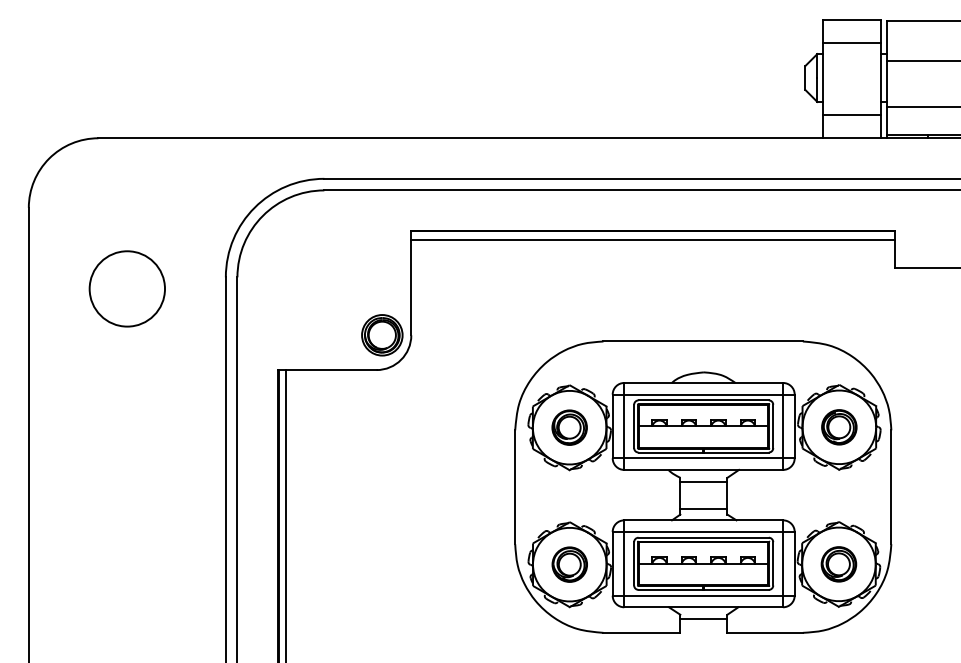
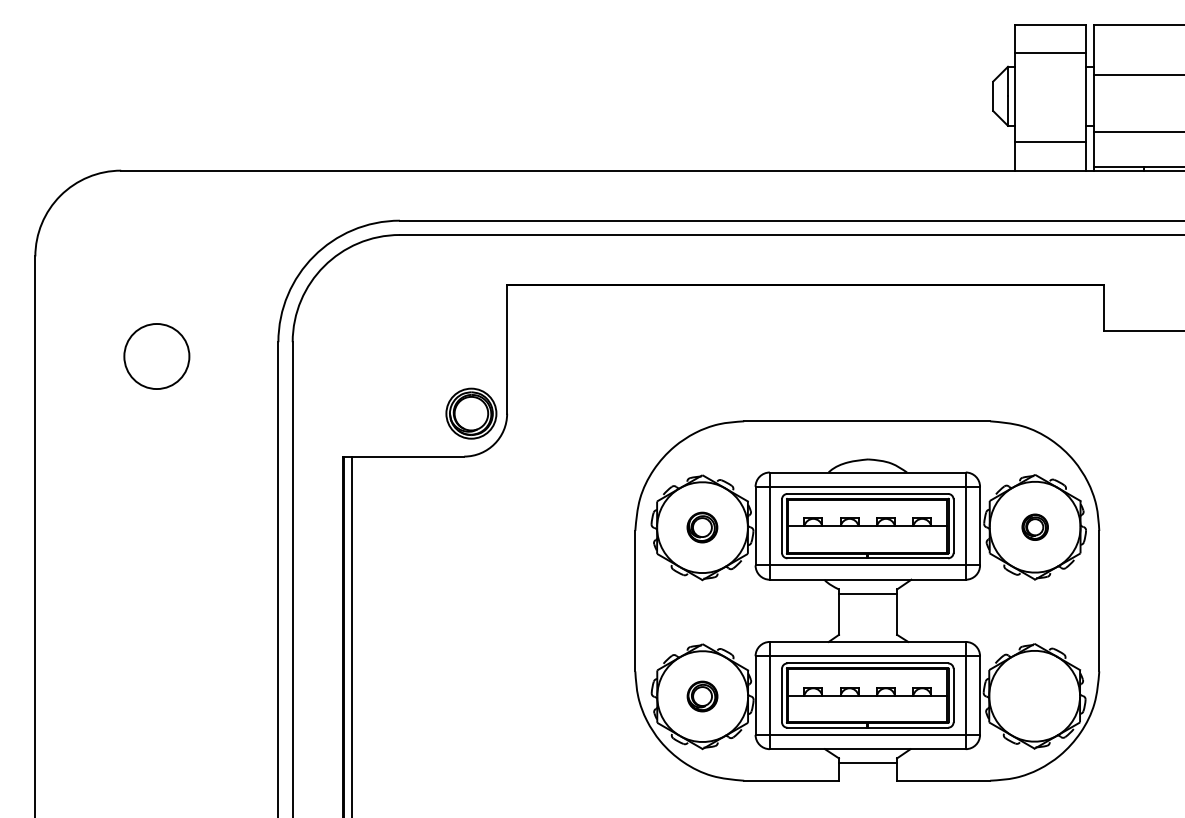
line: (653, 239) -> (805, 295), removed
circle: (127, 288) -> (157, 355), size x0.7
part: (569, 427) -> (702, 527), size x0.7
part: (839, 427) -> (1035, 527), size x0.6
line: (703, 508) -> (867, 627), removed
part: (569, 564) -> (702, 696), size x0.7
part: (838, 564) -> (1034, 696), removed

